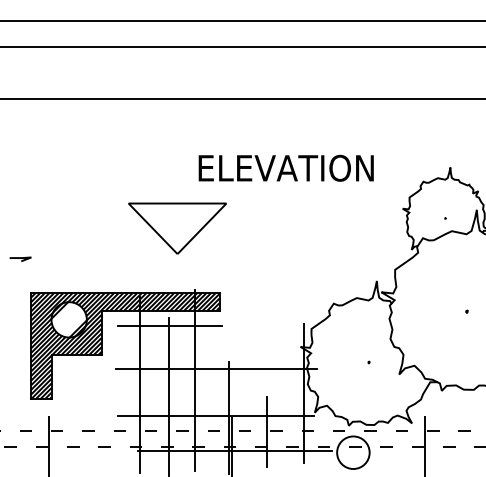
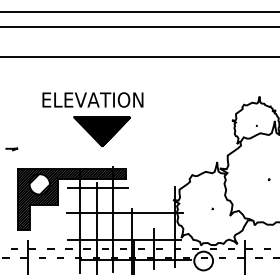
text: (285, 167) -> (92, 99), moved
hatch: (177, 228) -> (102, 131), added

